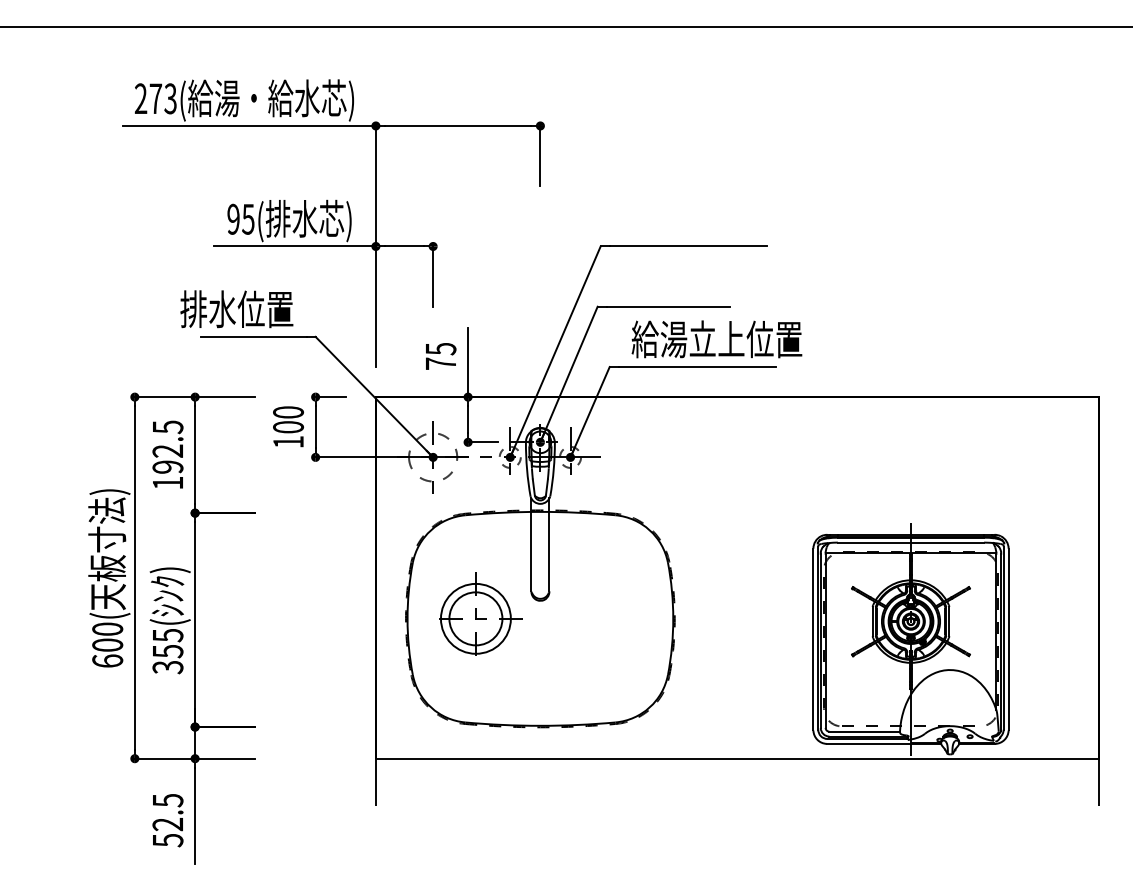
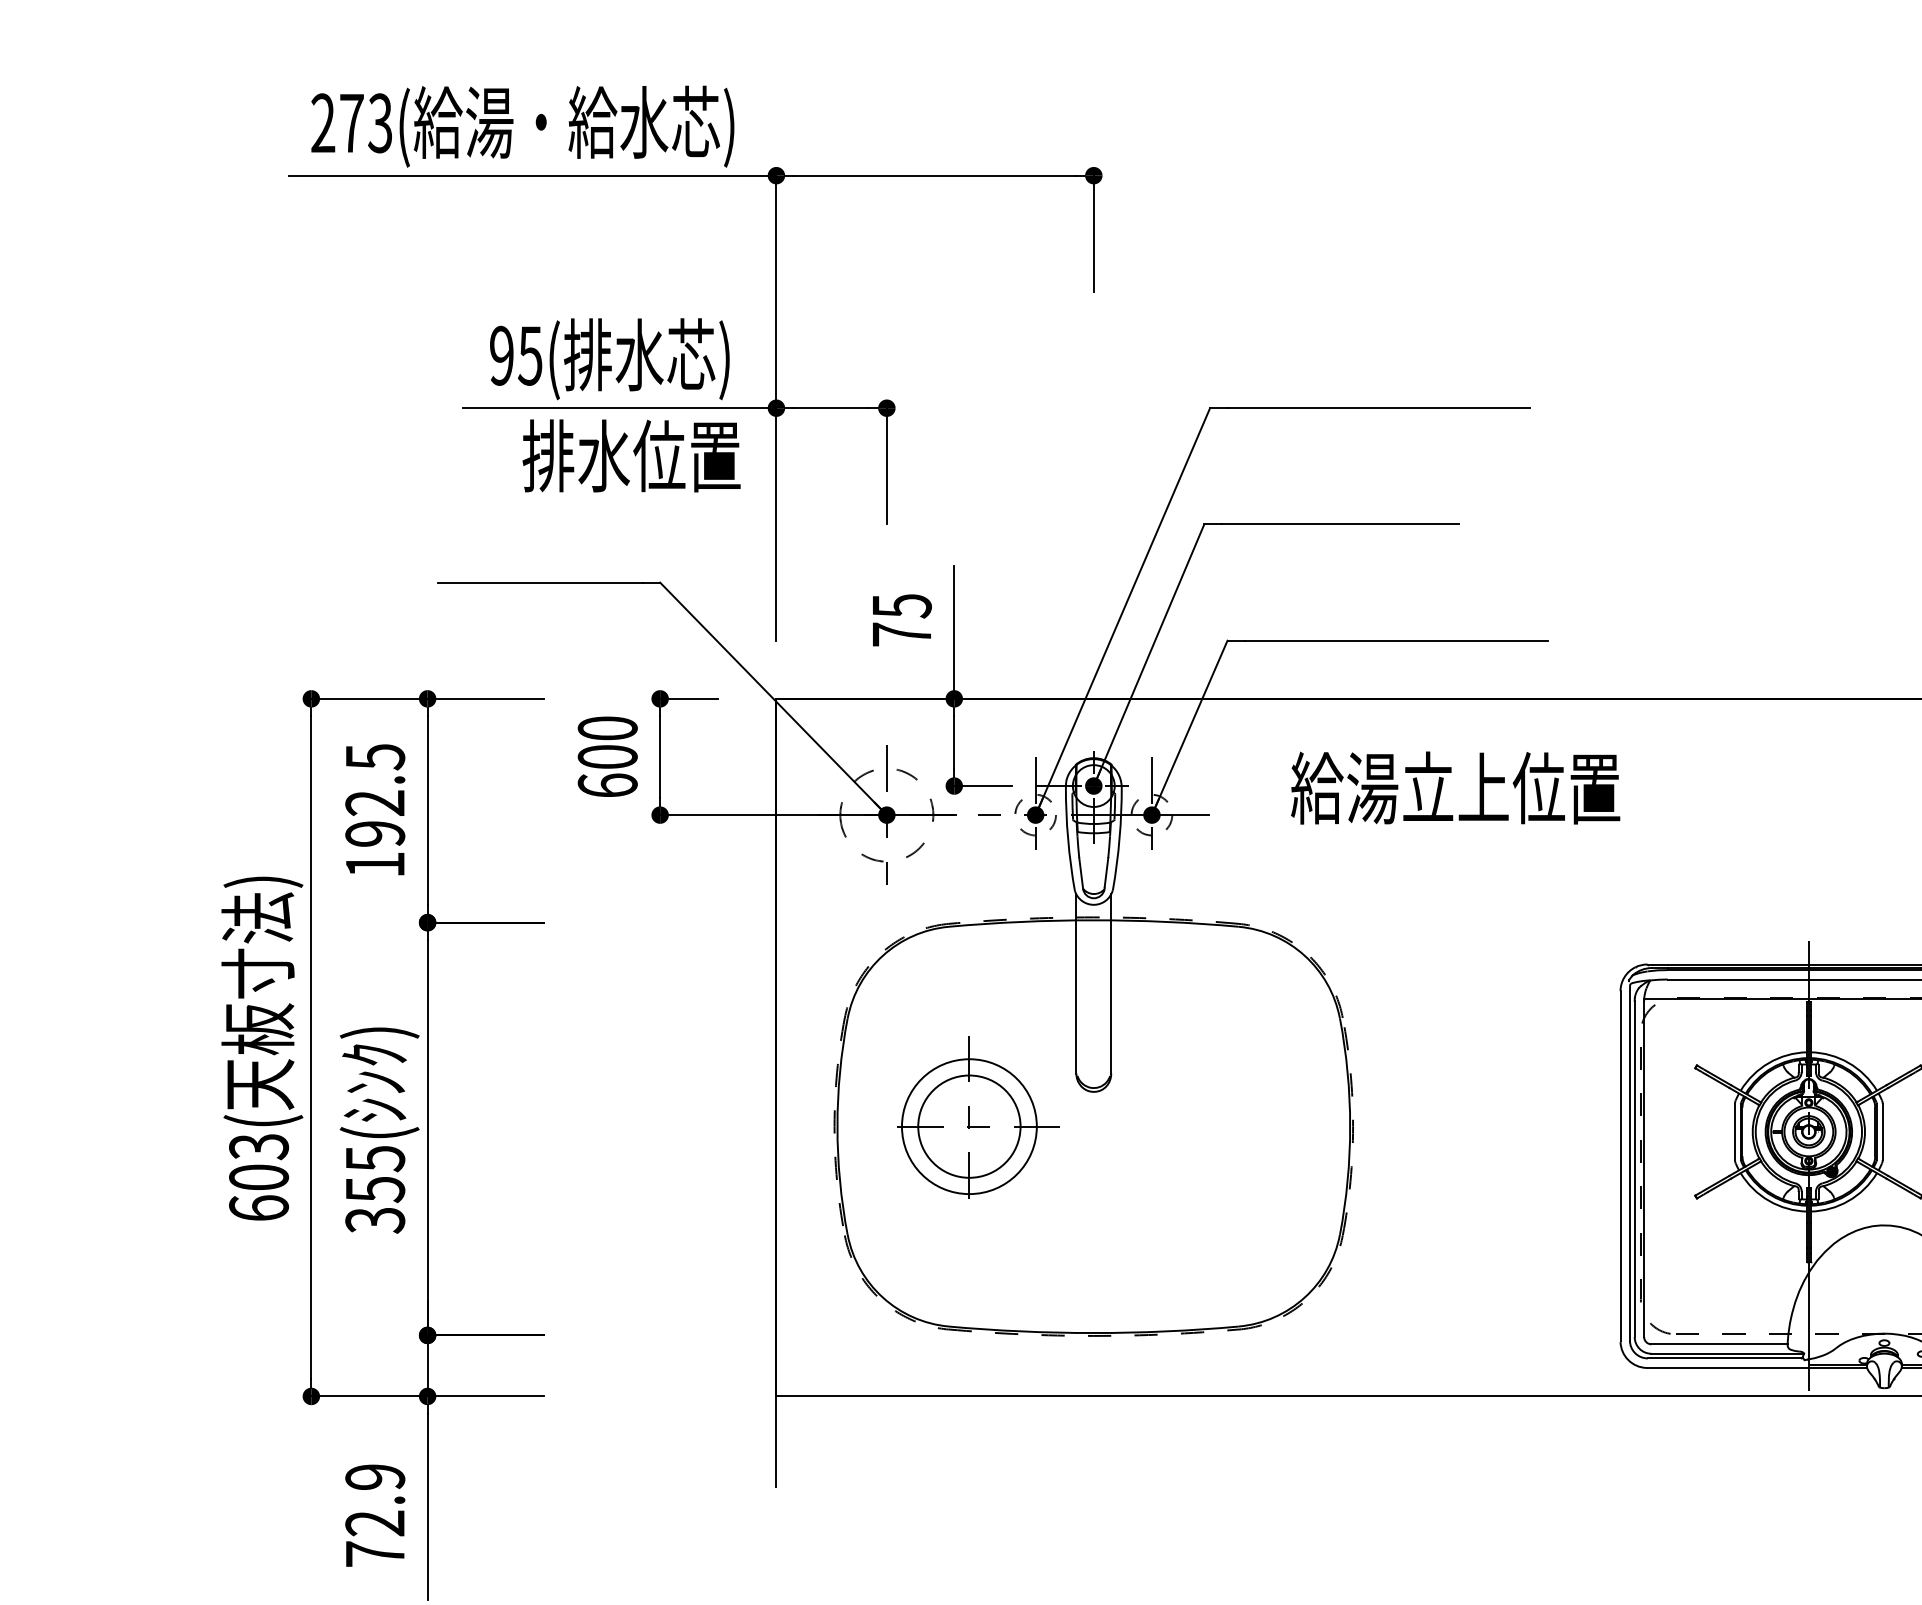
text: (236, 309) -> (630, 456), moved
text: (716, 339) -> (1454, 788), moved
text: (288, 441) -> (607, 784), 100 -> 600
text: (107, 629) -> (258, 1147), 600( -> 603(
text: (167, 820) -> (374, 1515), 52.5 -> 72.9

